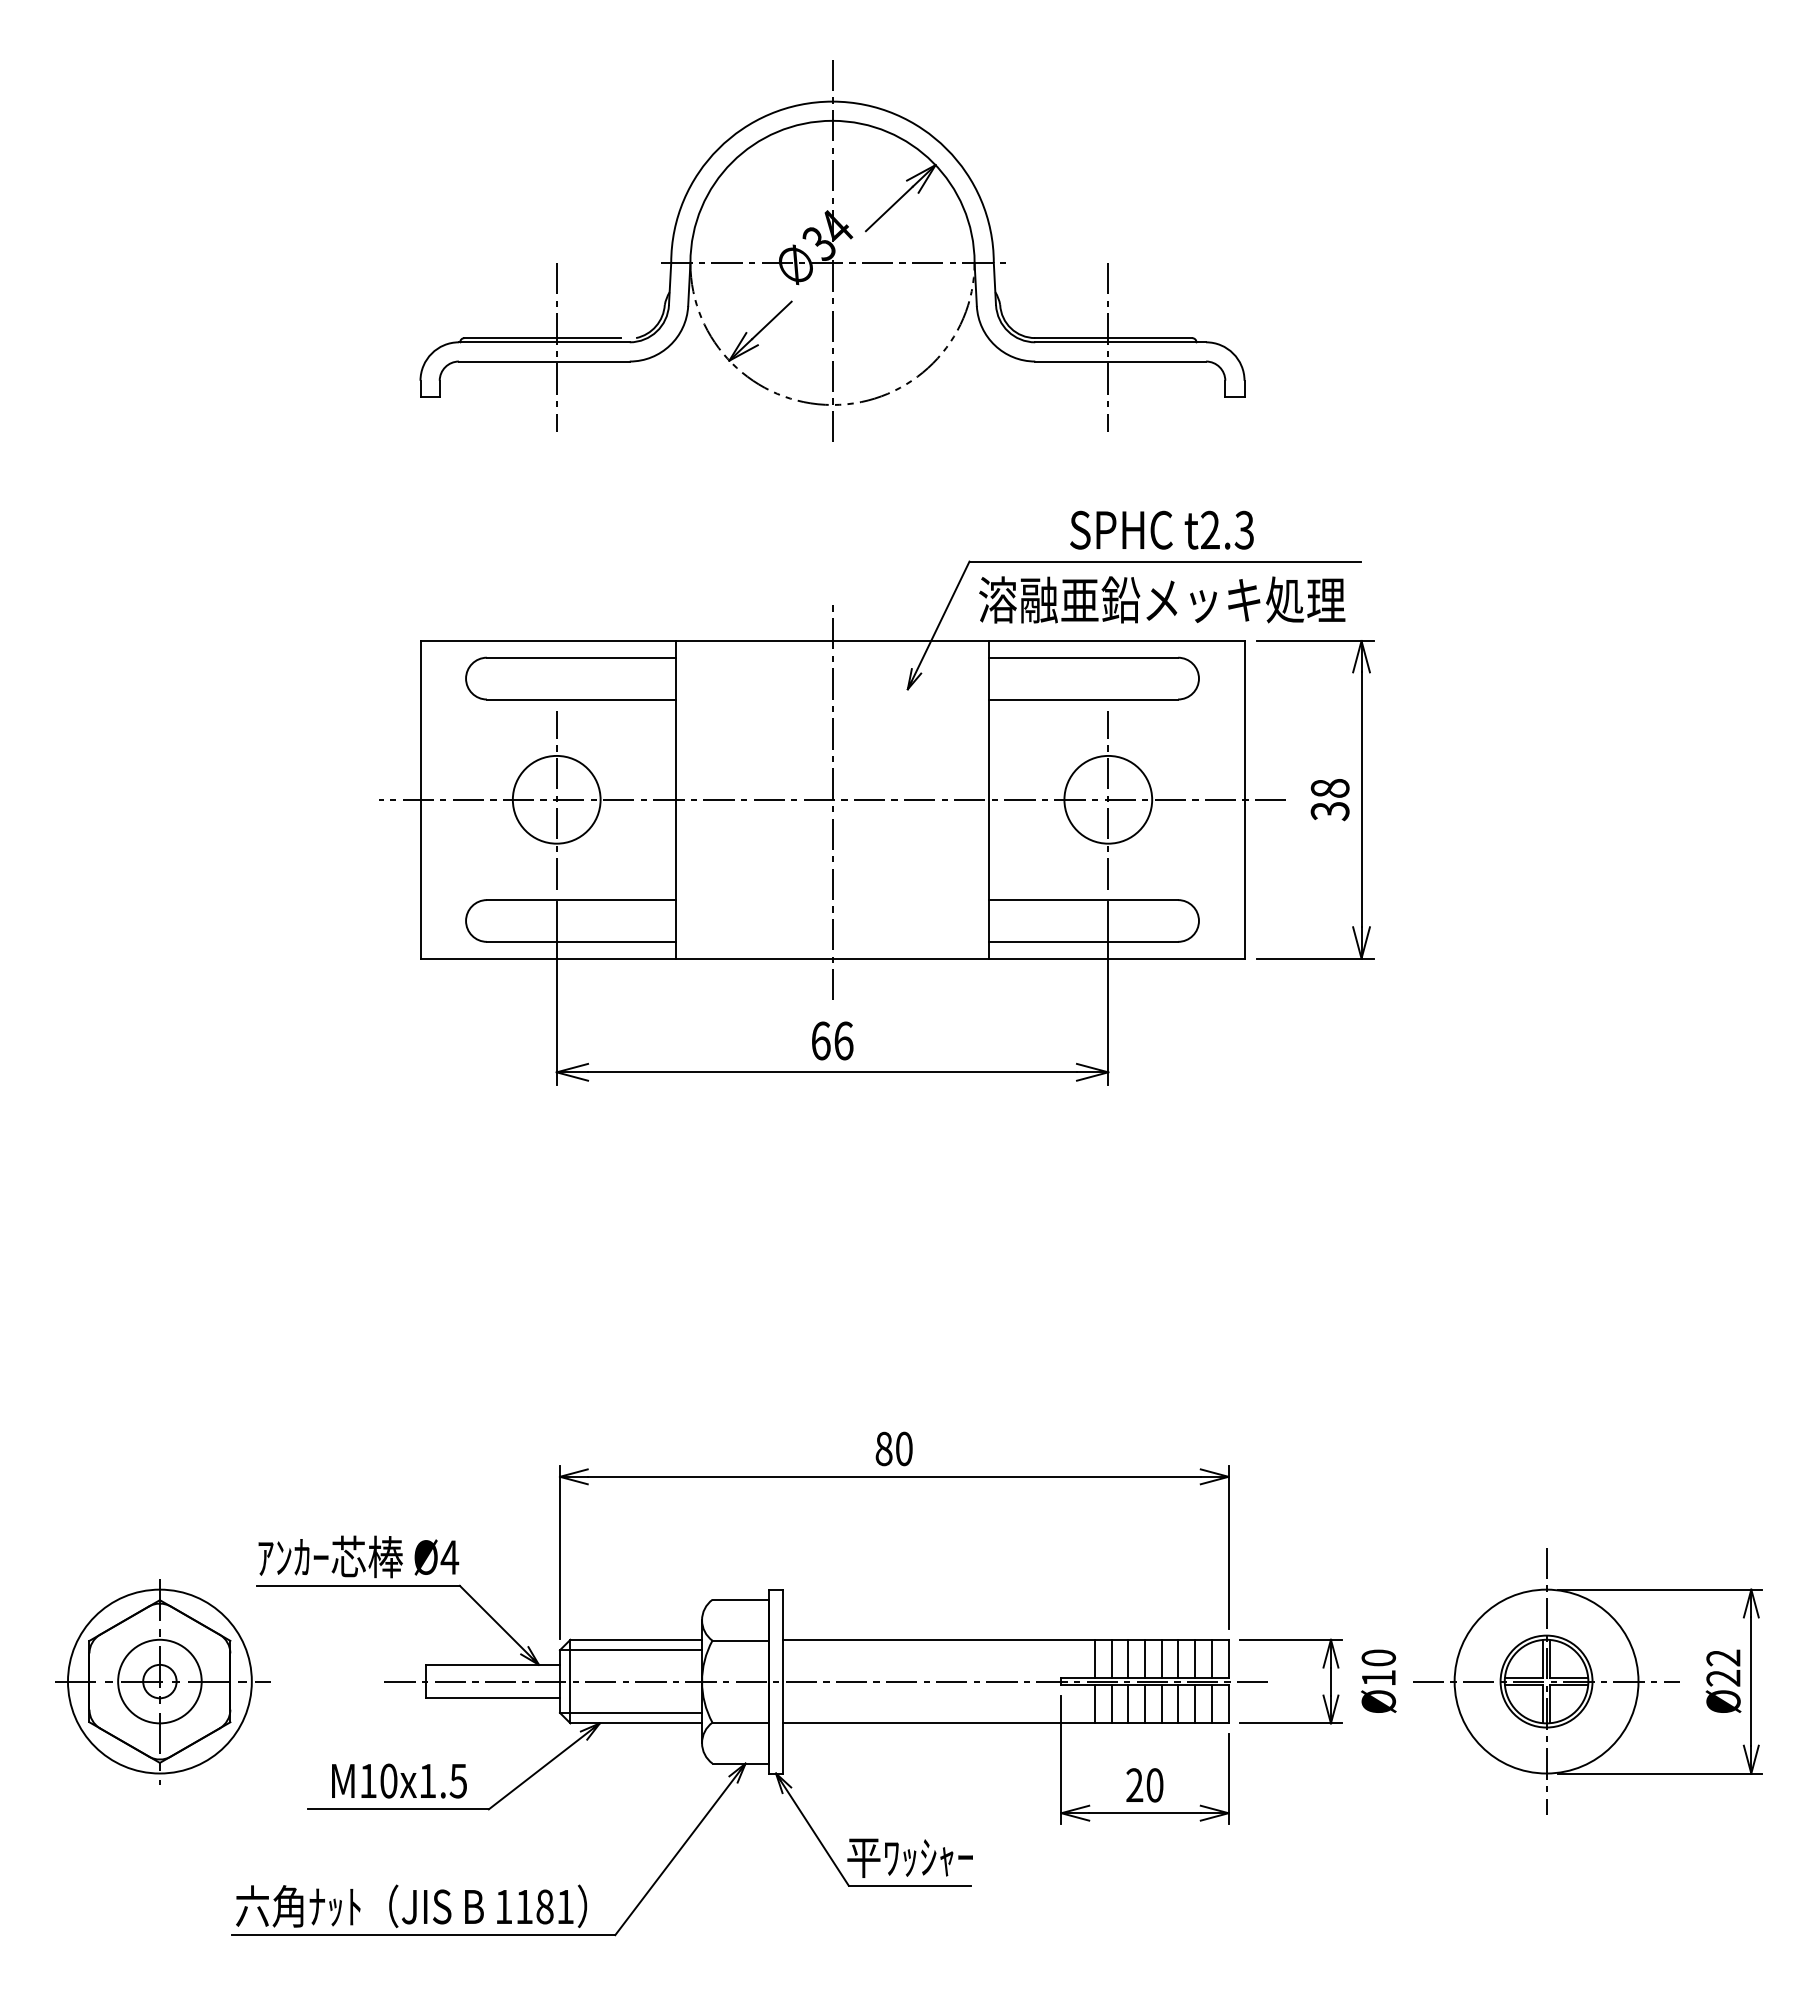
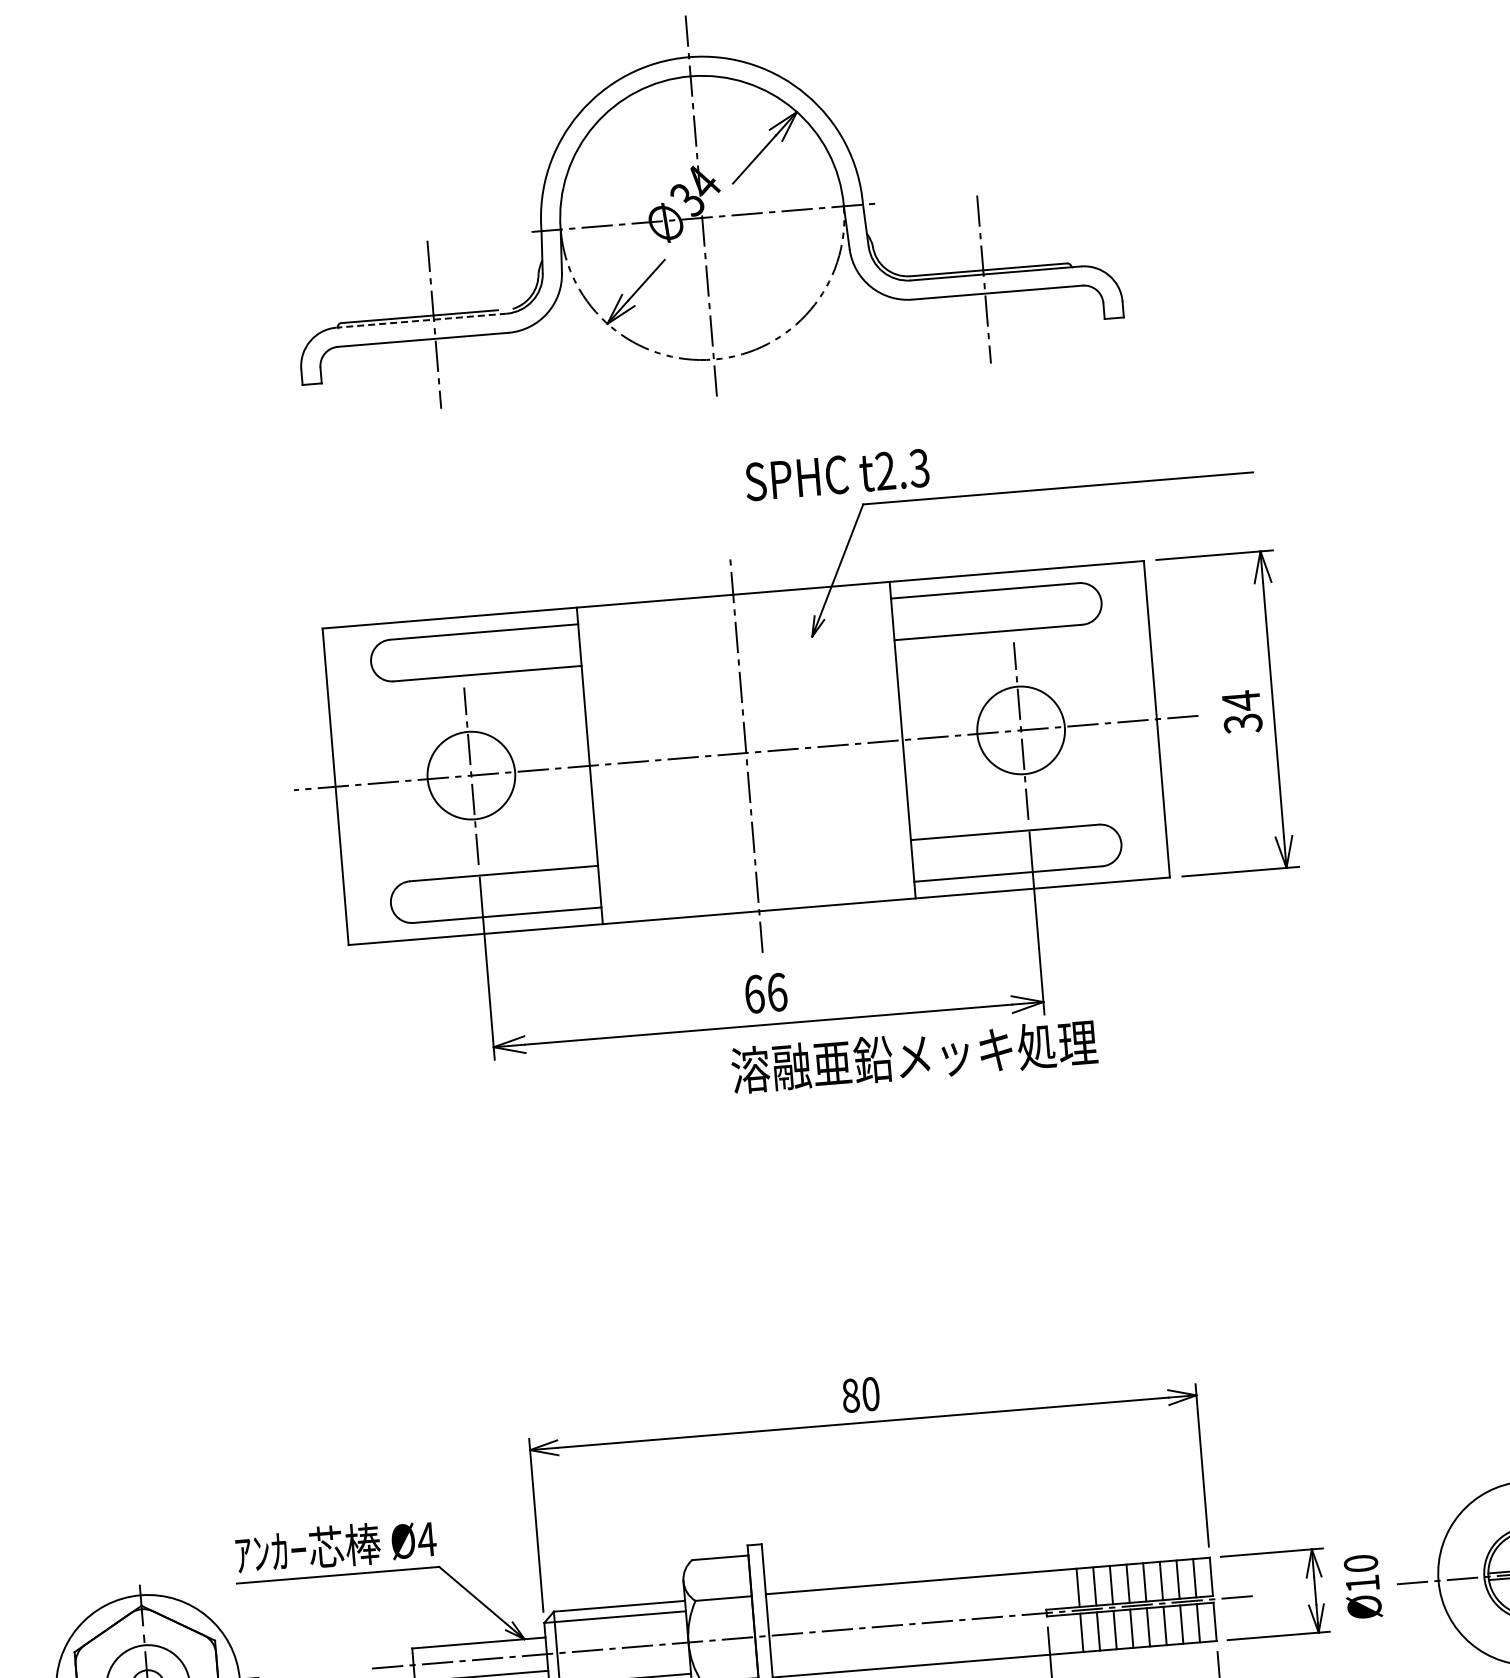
line: (543, 342) -> (420, 320), solid -> dashed
text: (1161, 529) -> (836, 474), moved
text: (1162, 599) -> (914, 1055), moved
text: (1329, 788) -> (1240, 701), 38 -> 34

